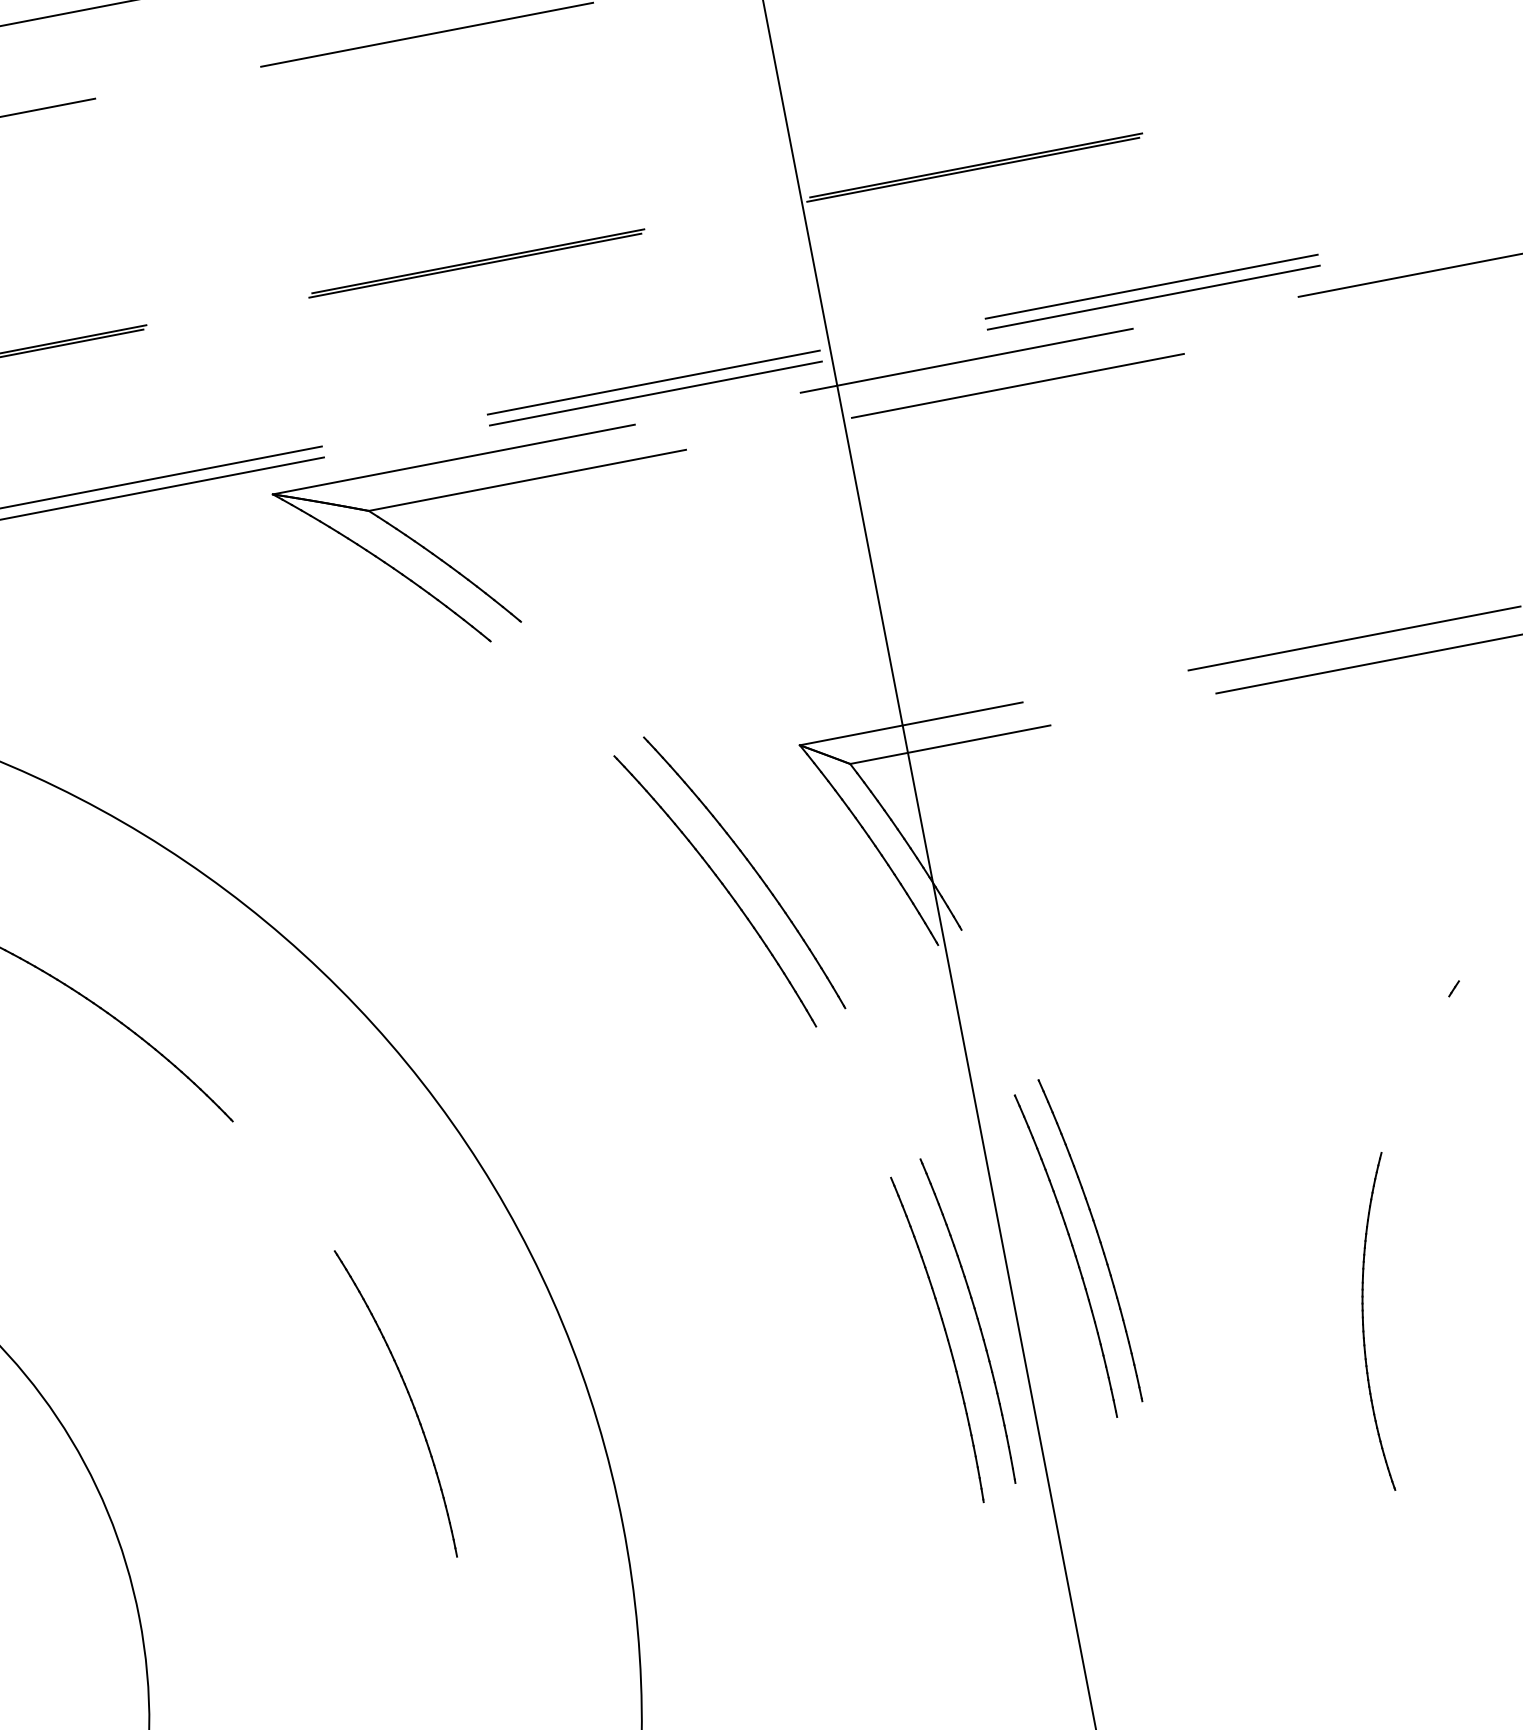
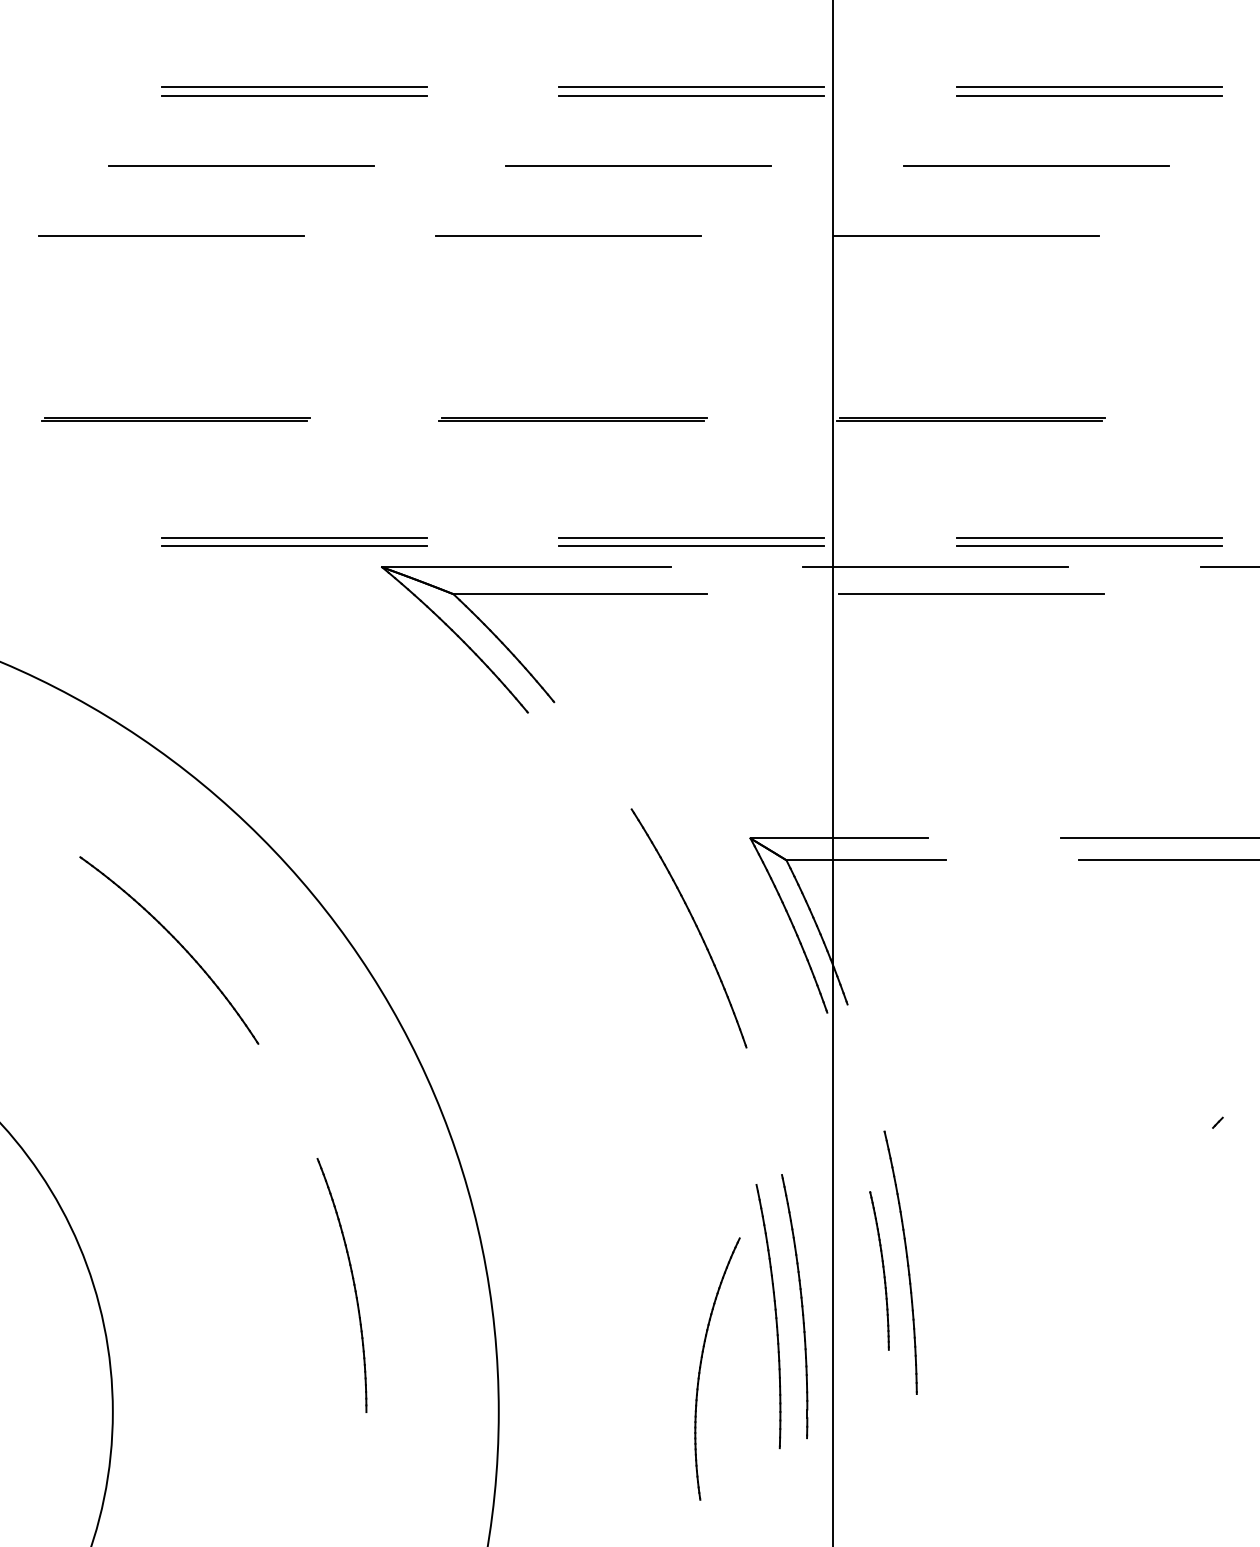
part: (721, 885) -> (669, 934), removed
part: (1065, 1255) -> (879, 1270), size x0.6
part: (1364, 1323) -> (701, 1367), moved

